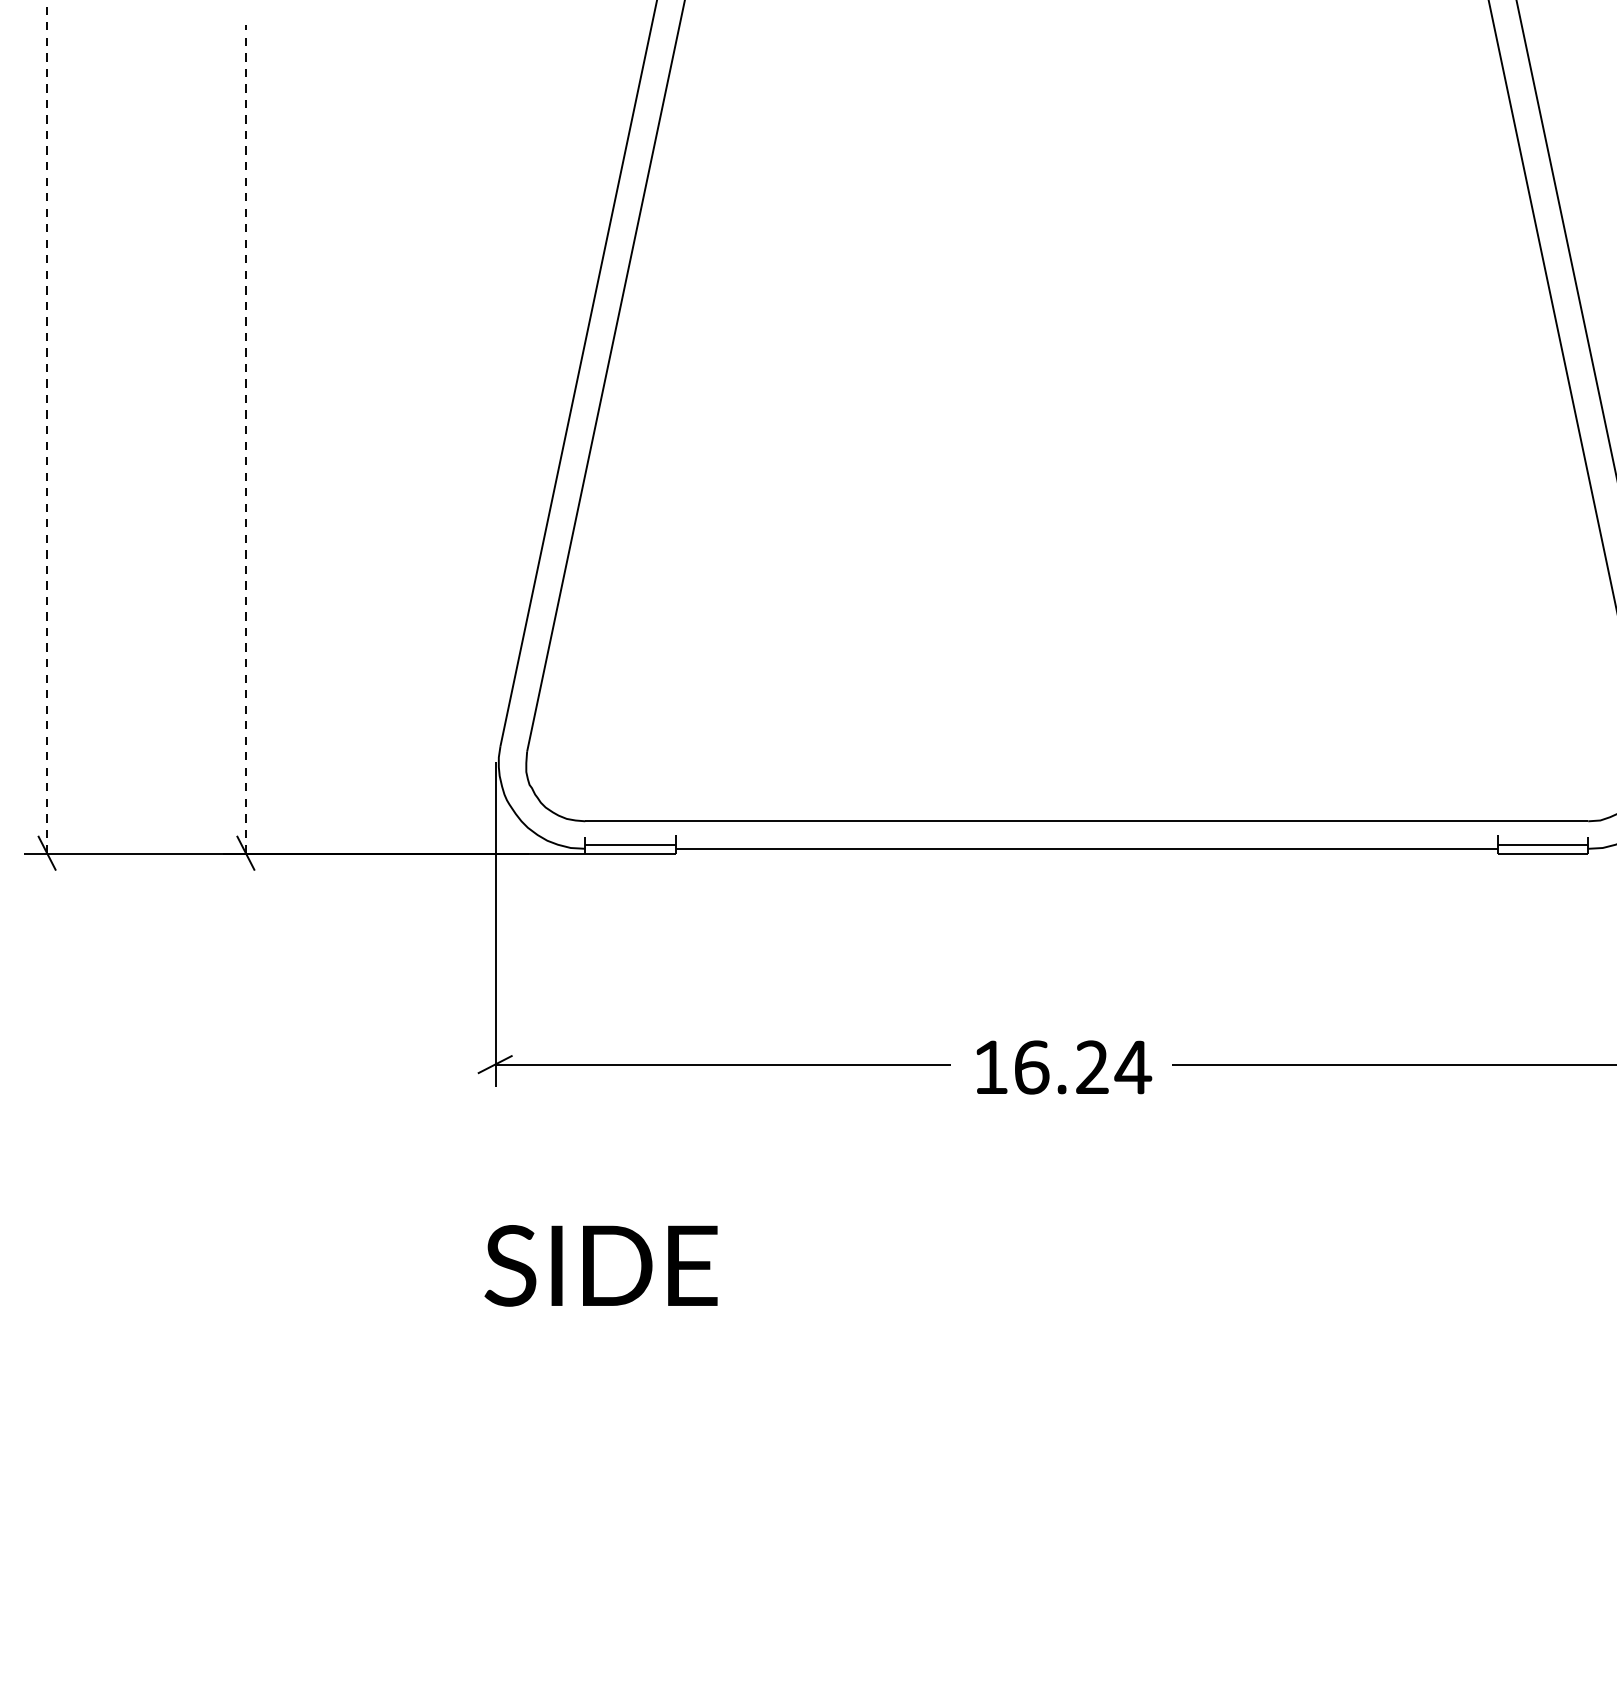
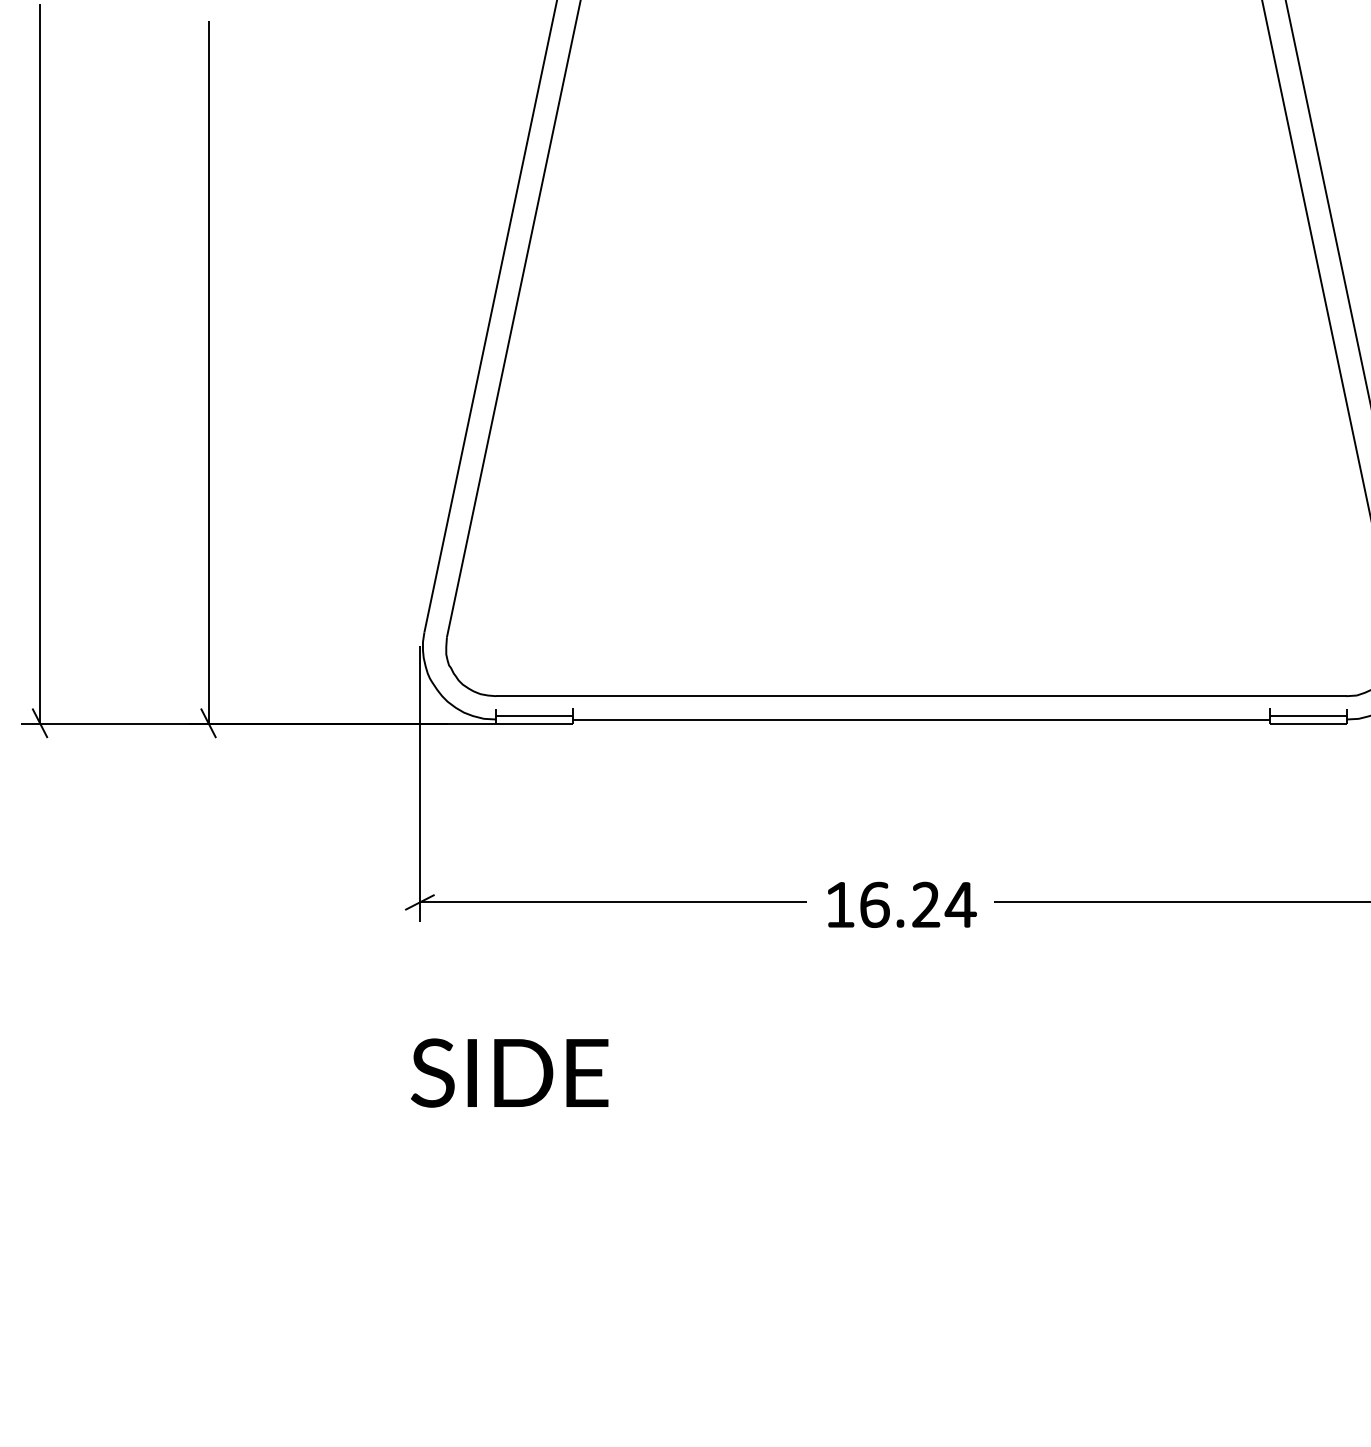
line: (47, 428) -> (40, 363), dashed -> solid
line: (245, 438) -> (208, 371), dashed -> solid

